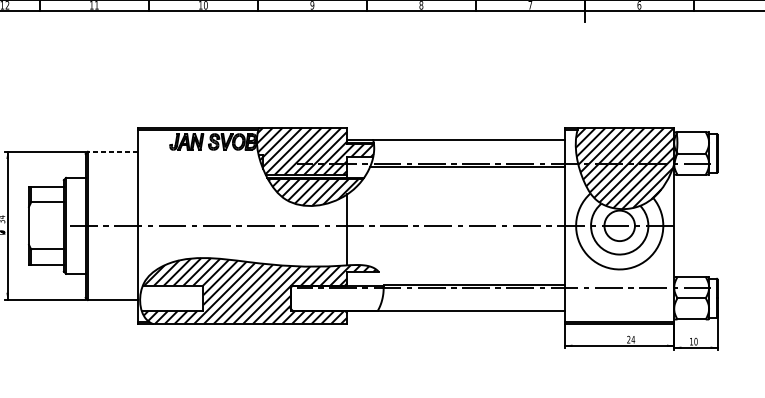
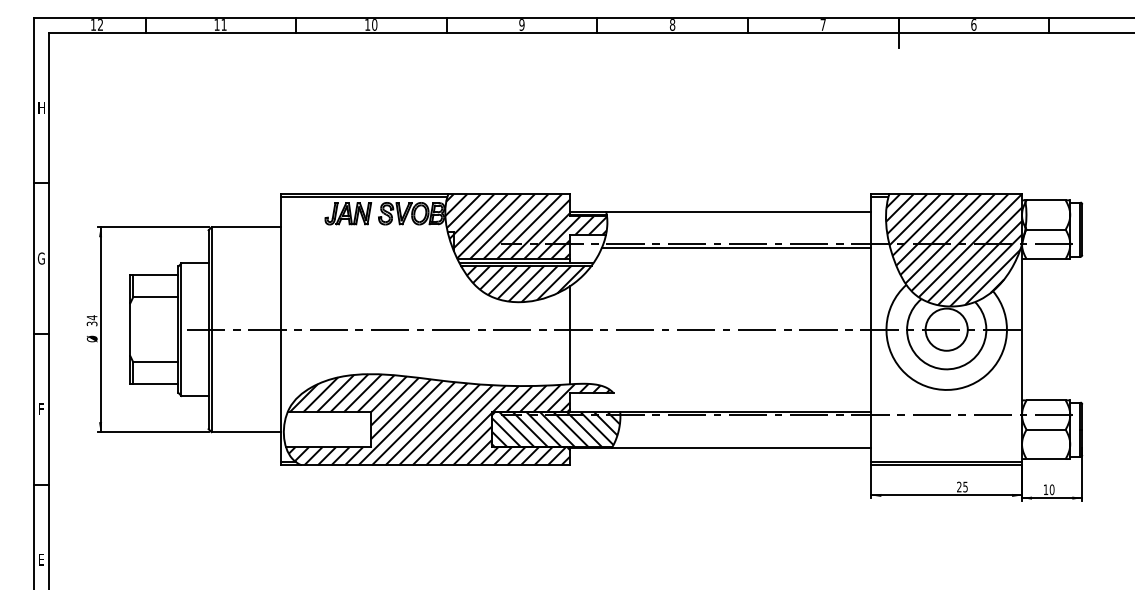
line: (113, 151) -> (246, 227), dashed -> solid
hatch: (336, 298) -> (555, 429), added
text: (633, 339) -> (965, 486), 24 -> 25

